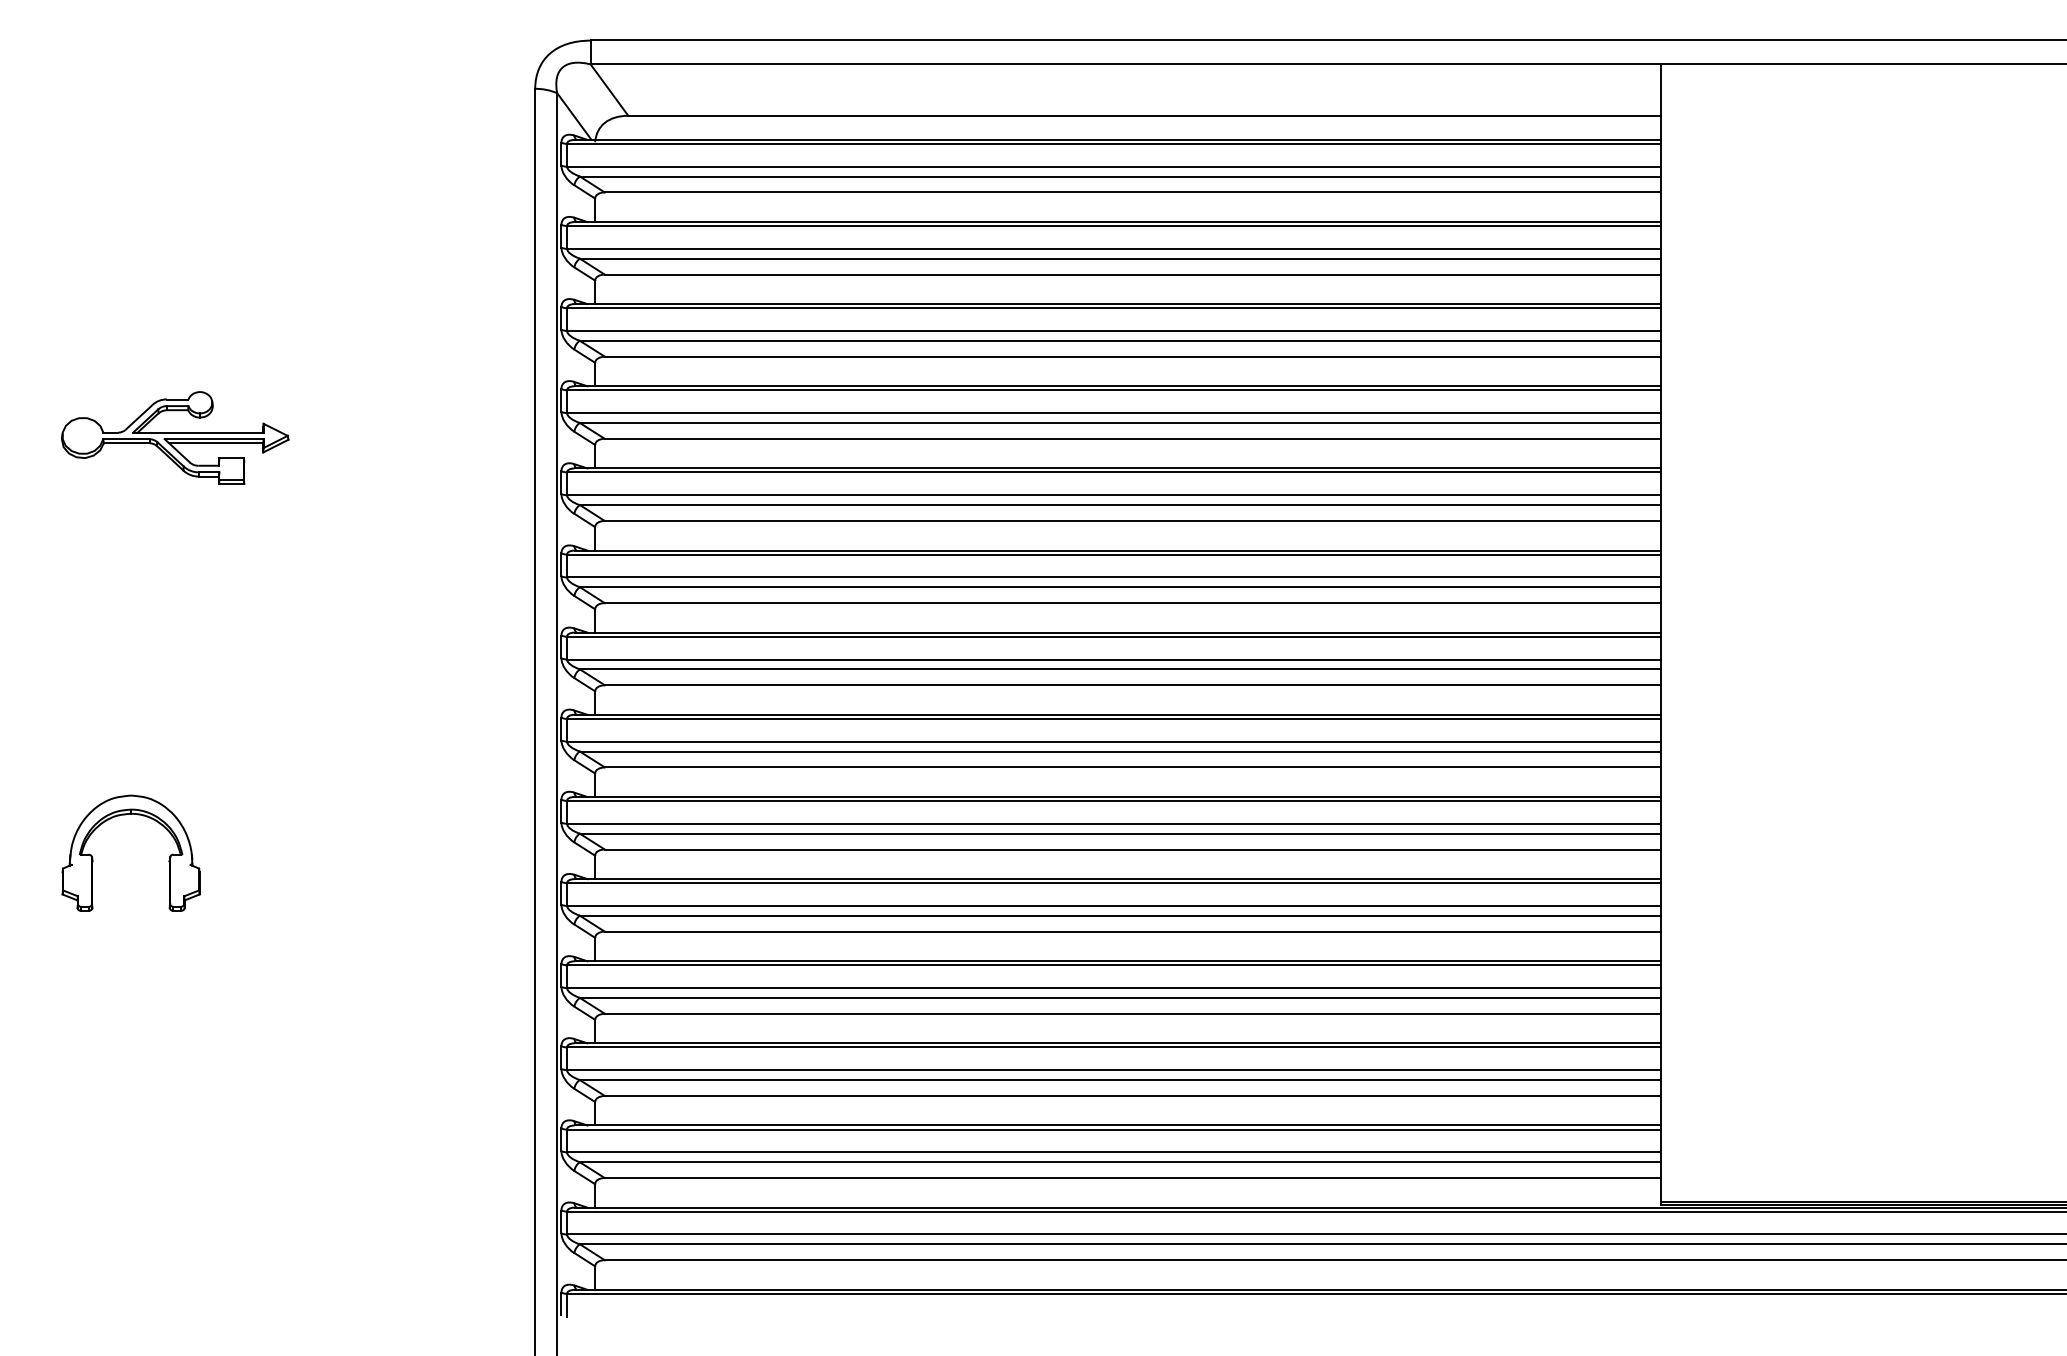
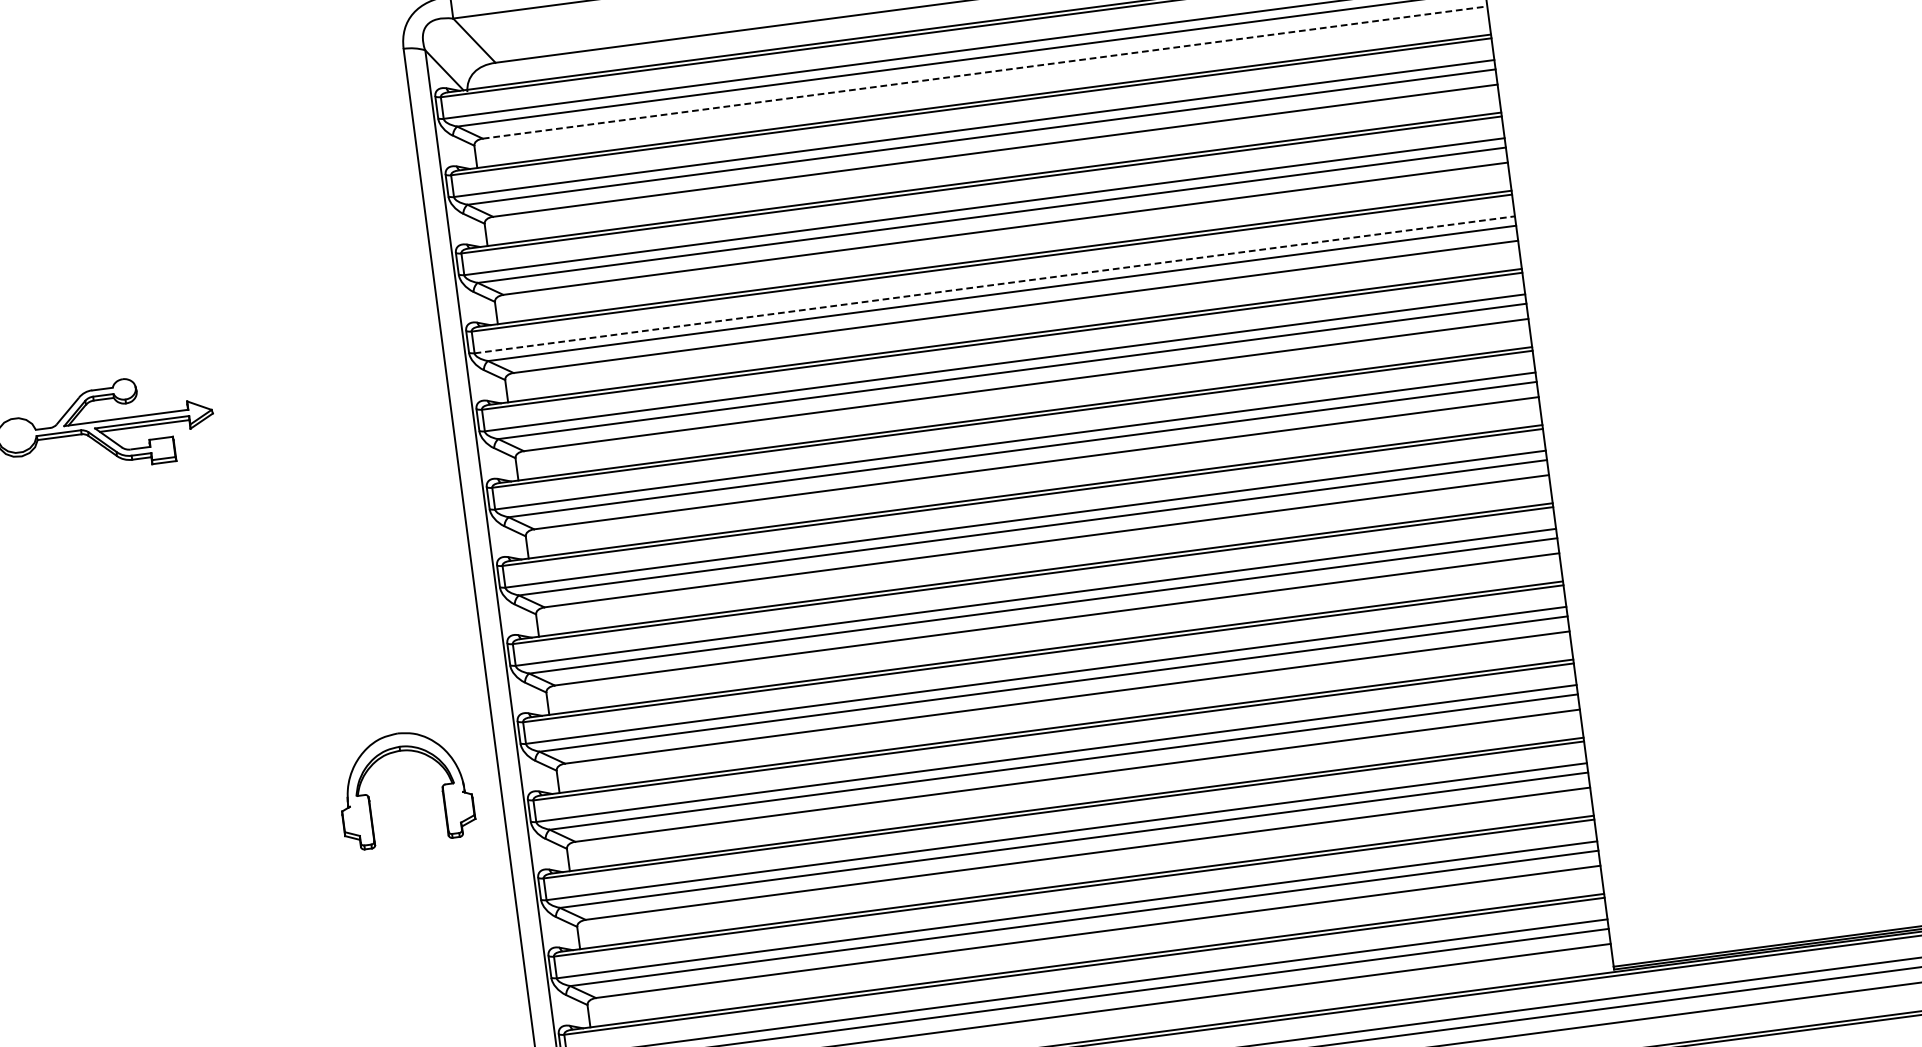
line: (1133, 192) -> (985, 72), solid -> dashed
line: (1113, 413) -> (994, 285), solid -> dashed
part: (126, 815) -> (396, 753), moved

